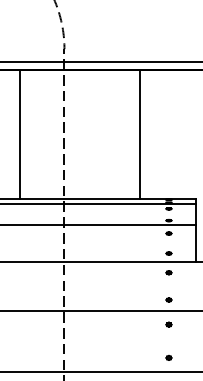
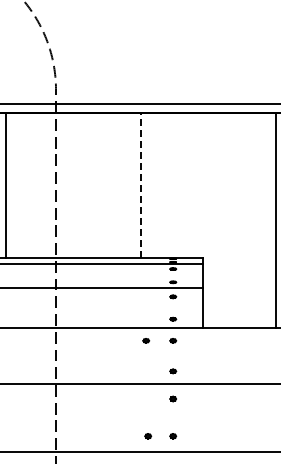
line: (140, 133) -> (141, 184), solid -> dashed
part: (145, 272) -> (146, 340), added
part: (146, 358) -> (148, 436), added

